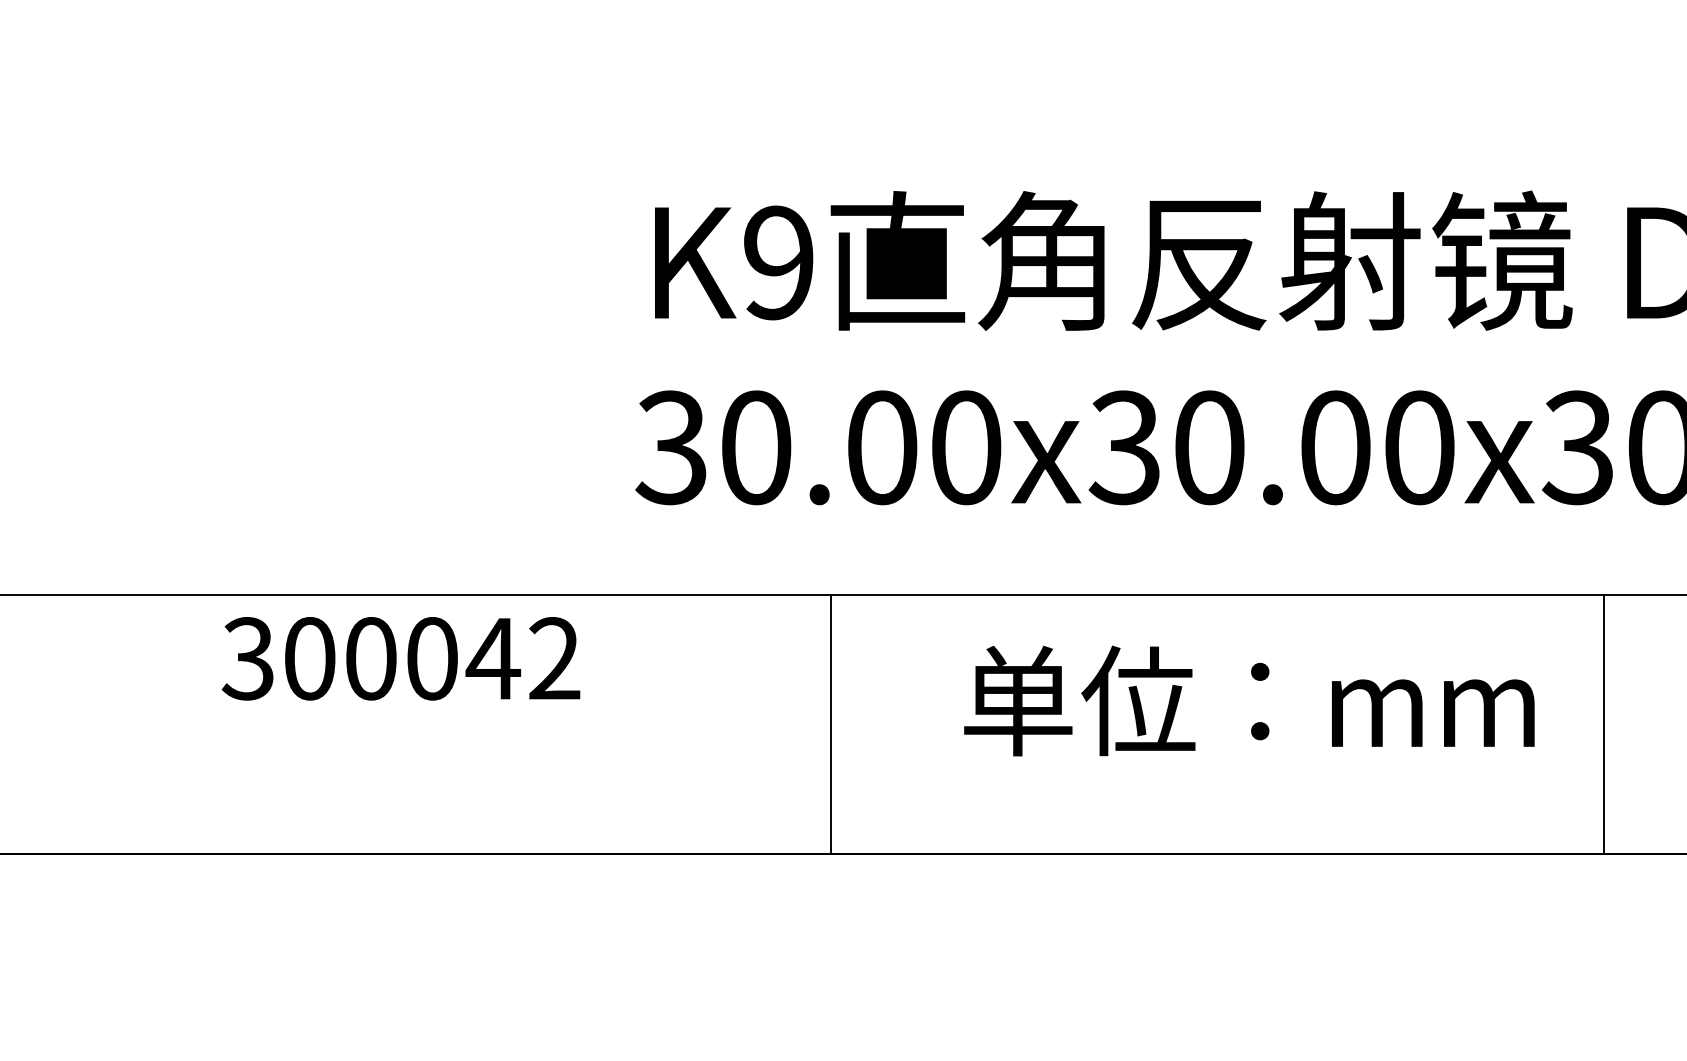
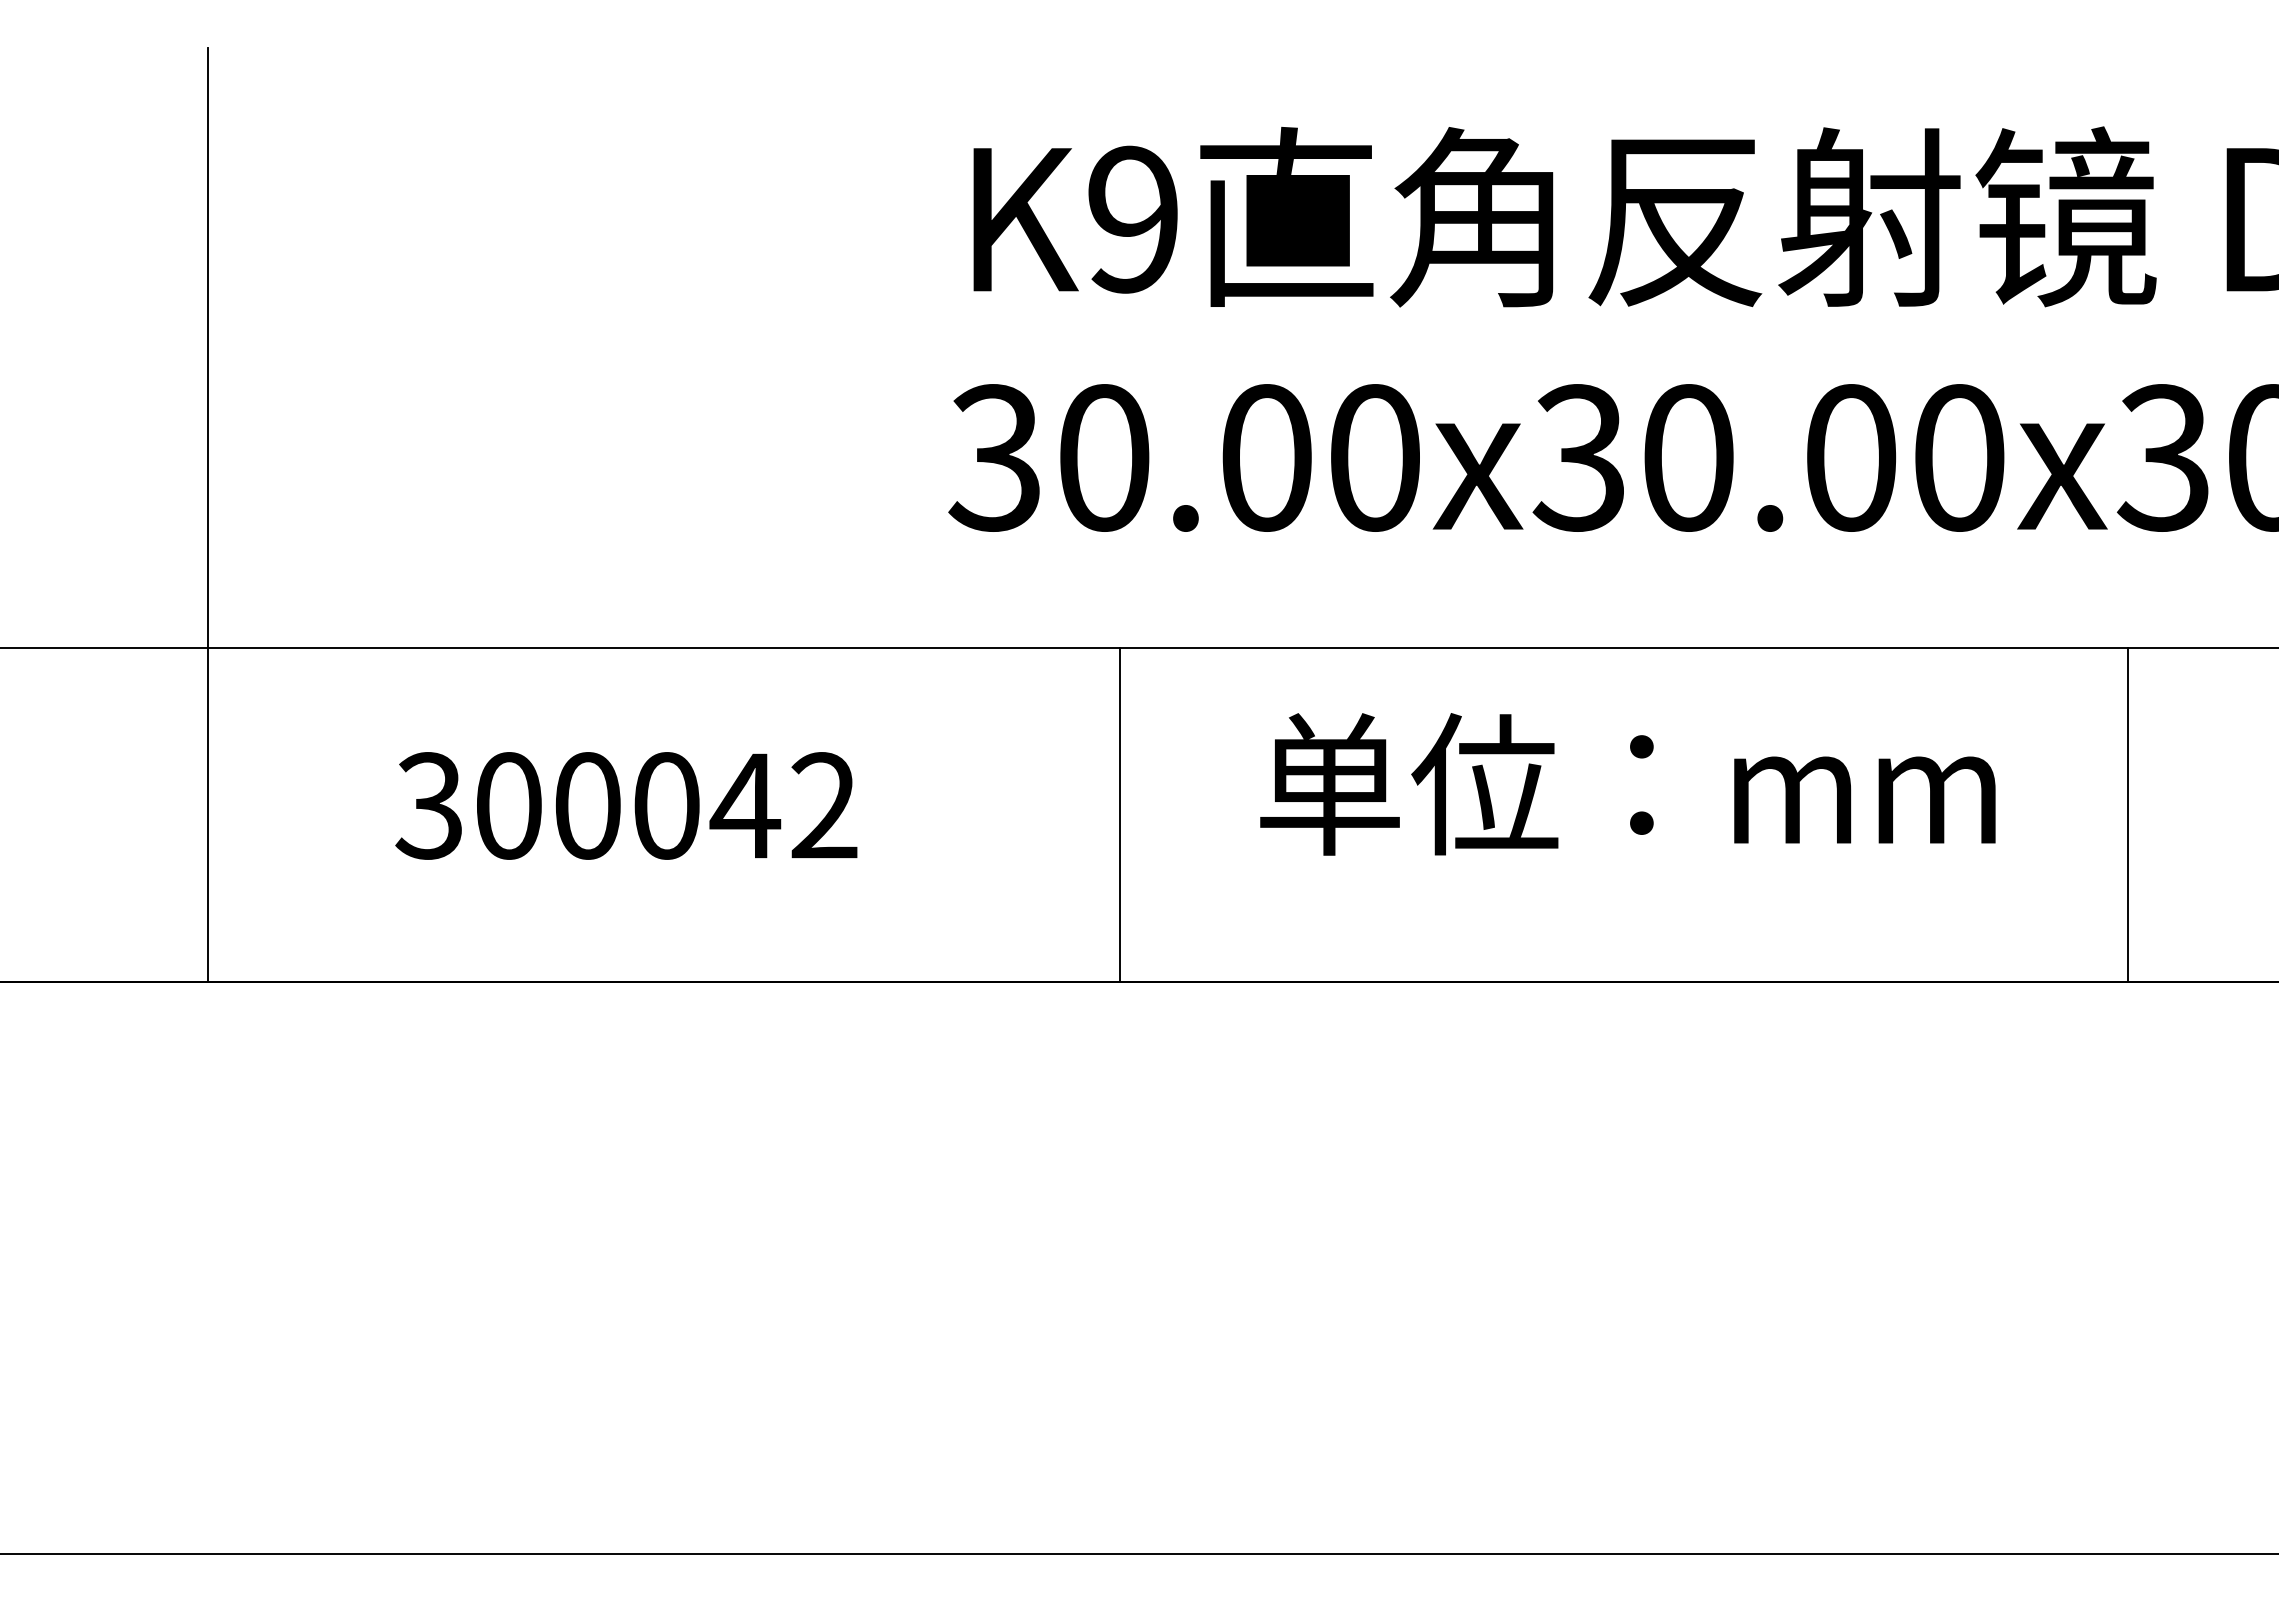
line: (61, 492) -> (208, 515), added
text: (401, 658) -> (626, 805), moved
text: (1249, 701) -> (1627, 784), moved
line: (830, 725) -> (1120, 815), moved
line: (1603, 725) -> (2128, 815), moved

